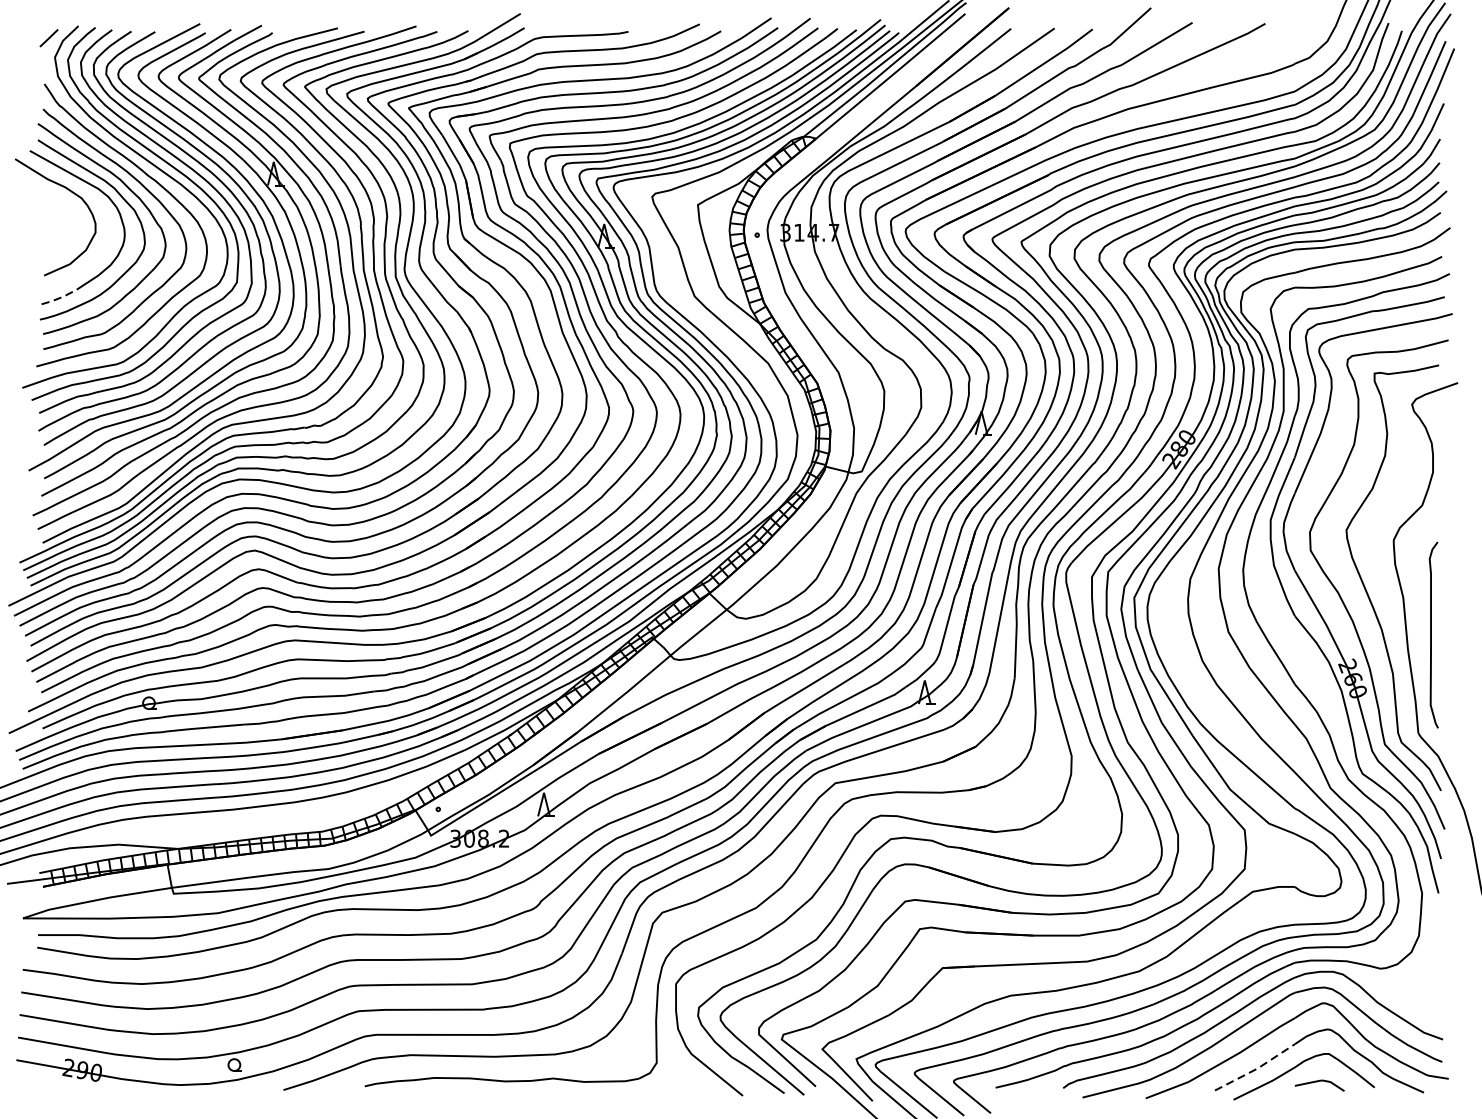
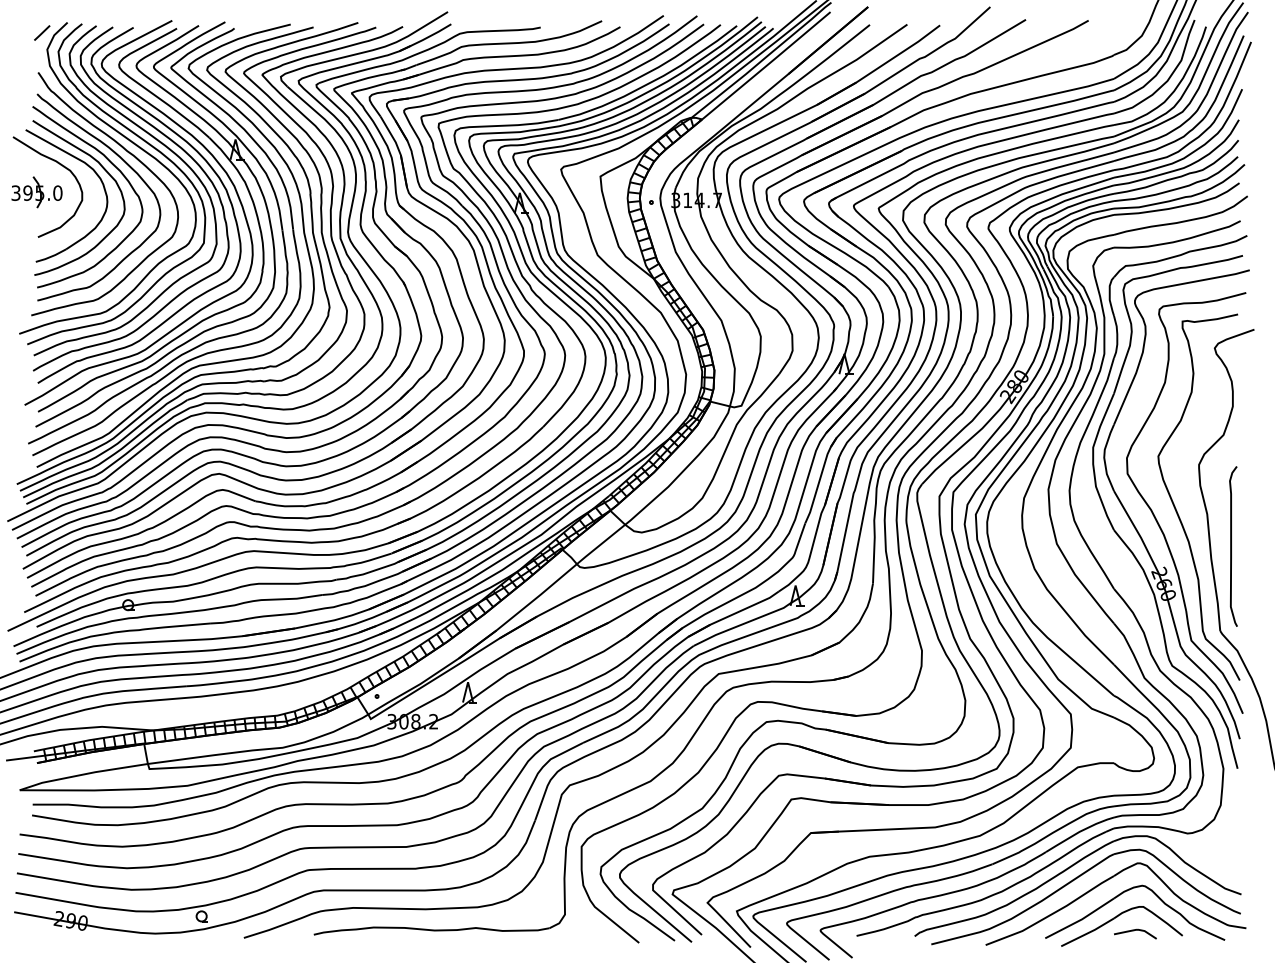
part: (42, 223) -> (36, 192), added
line: (60, 297) -> (52, 256), dashed -> solid
line: (1257, 1068) -> (1081, 919), dashed -> solid

